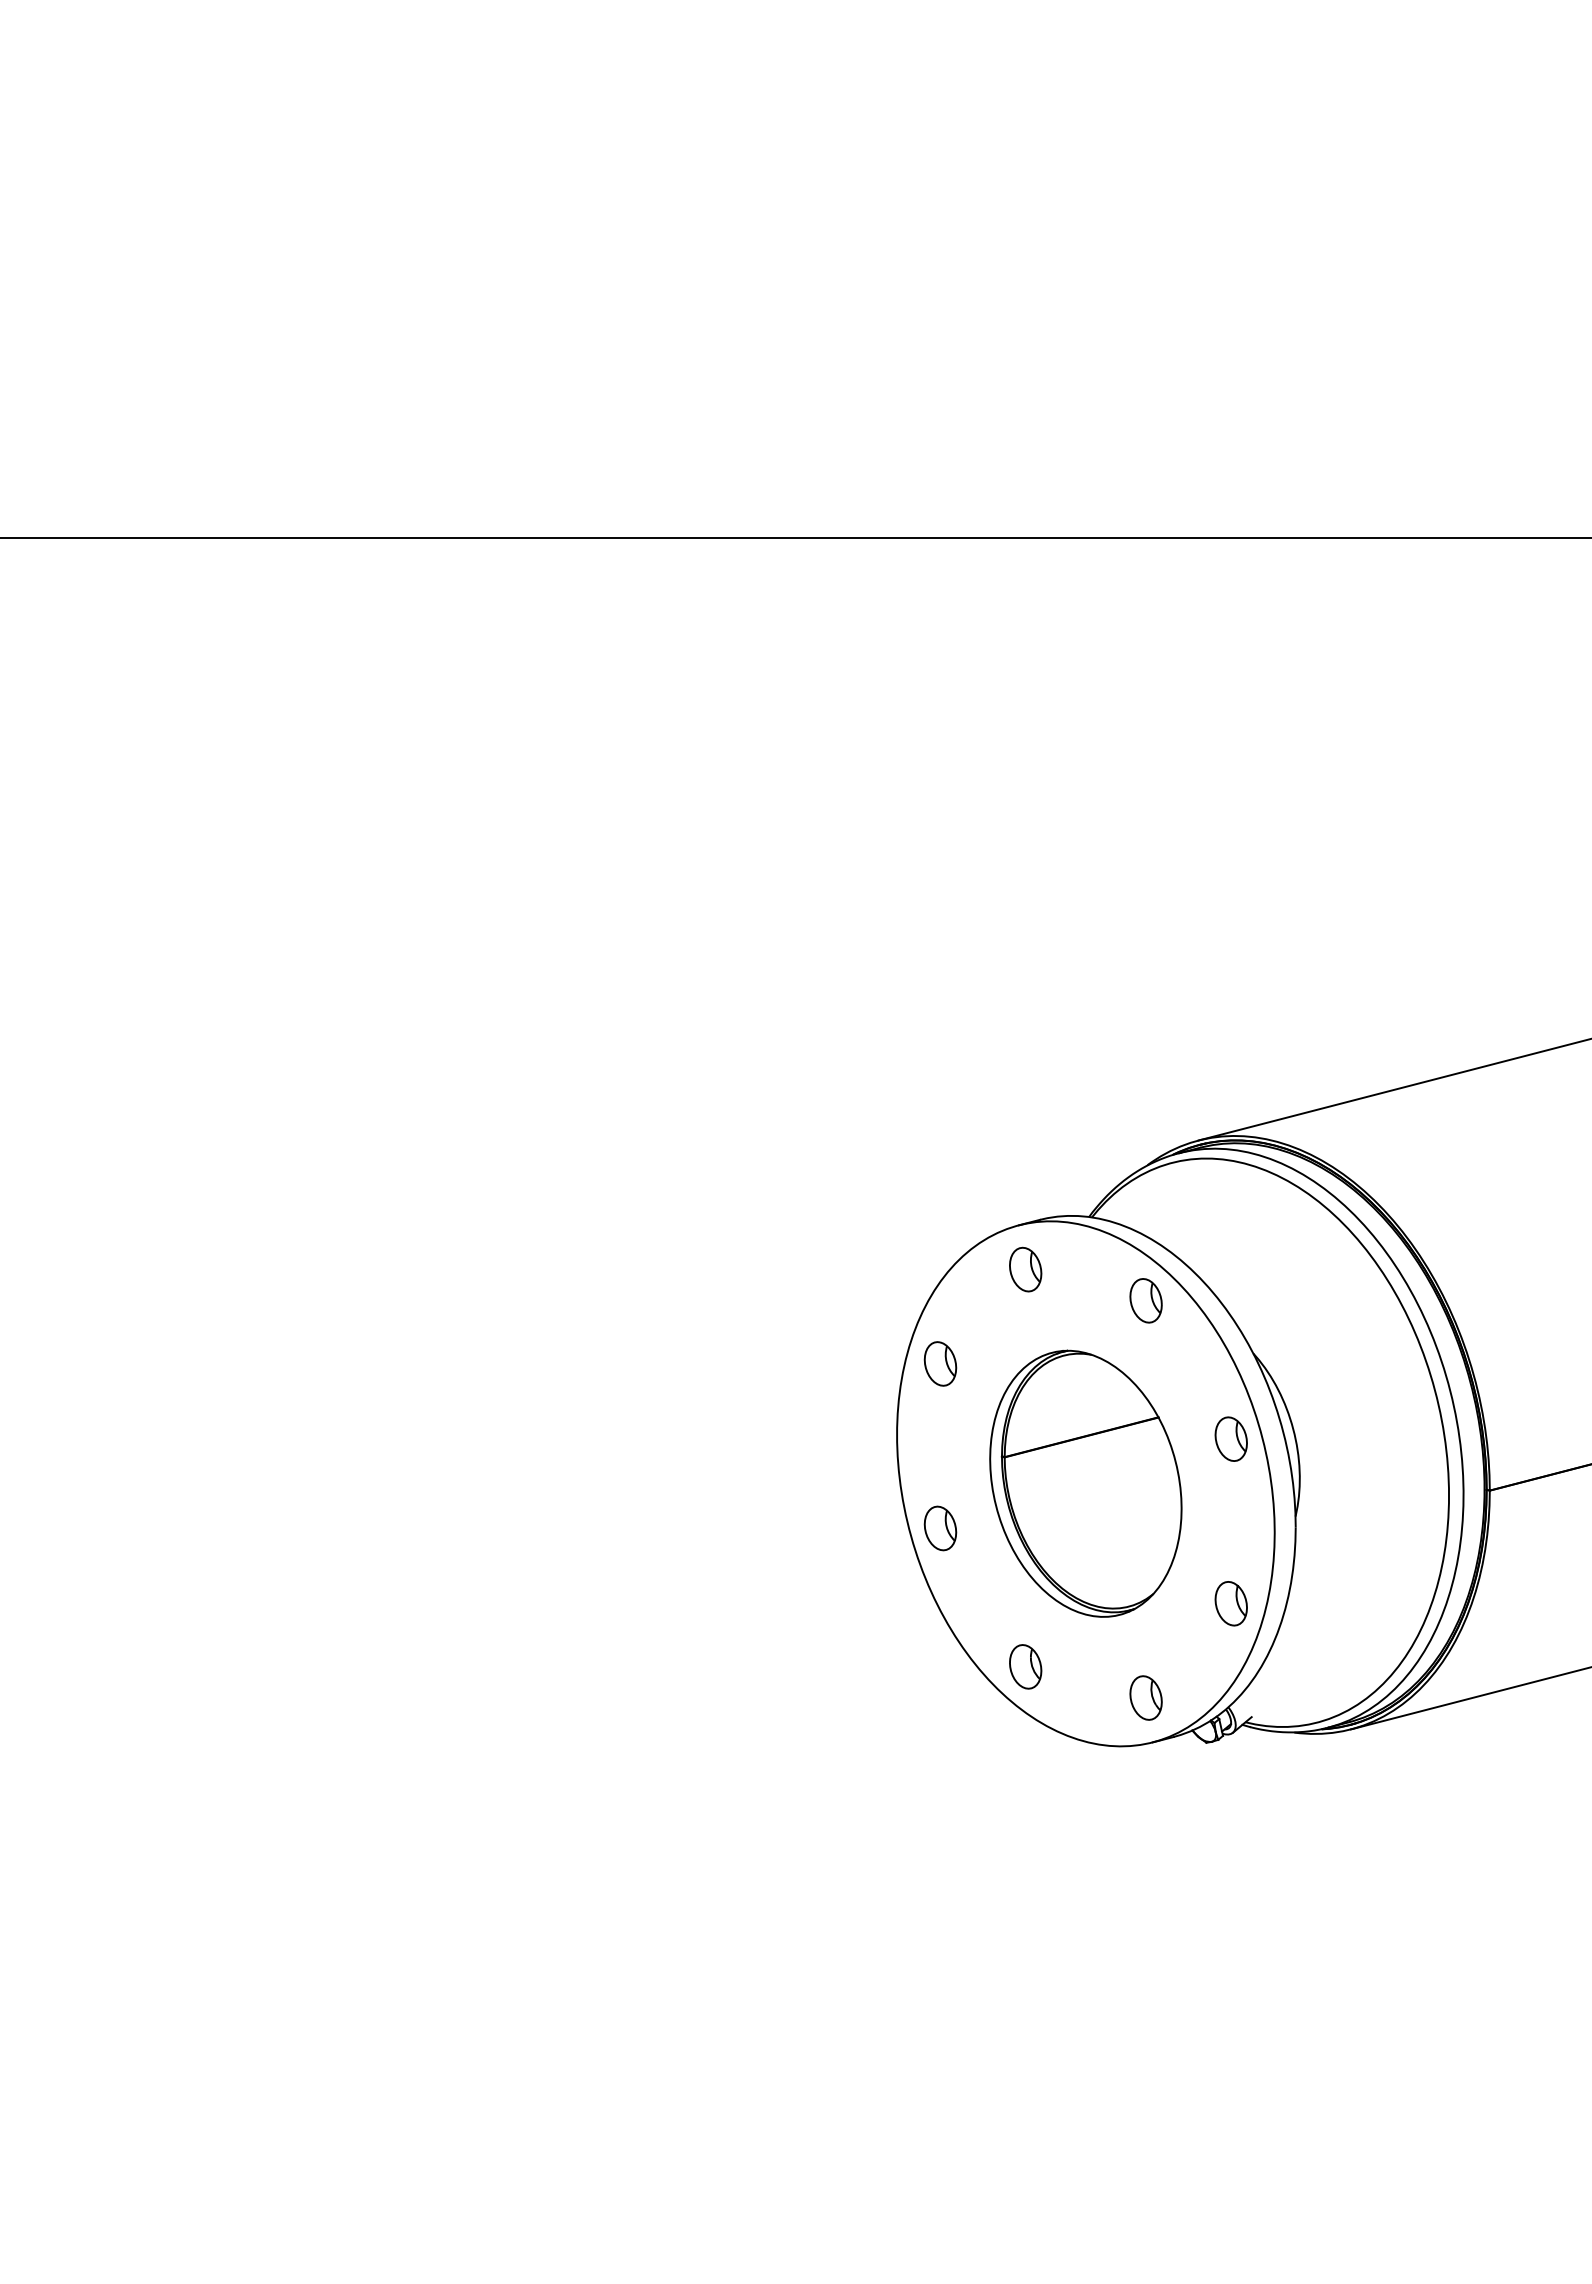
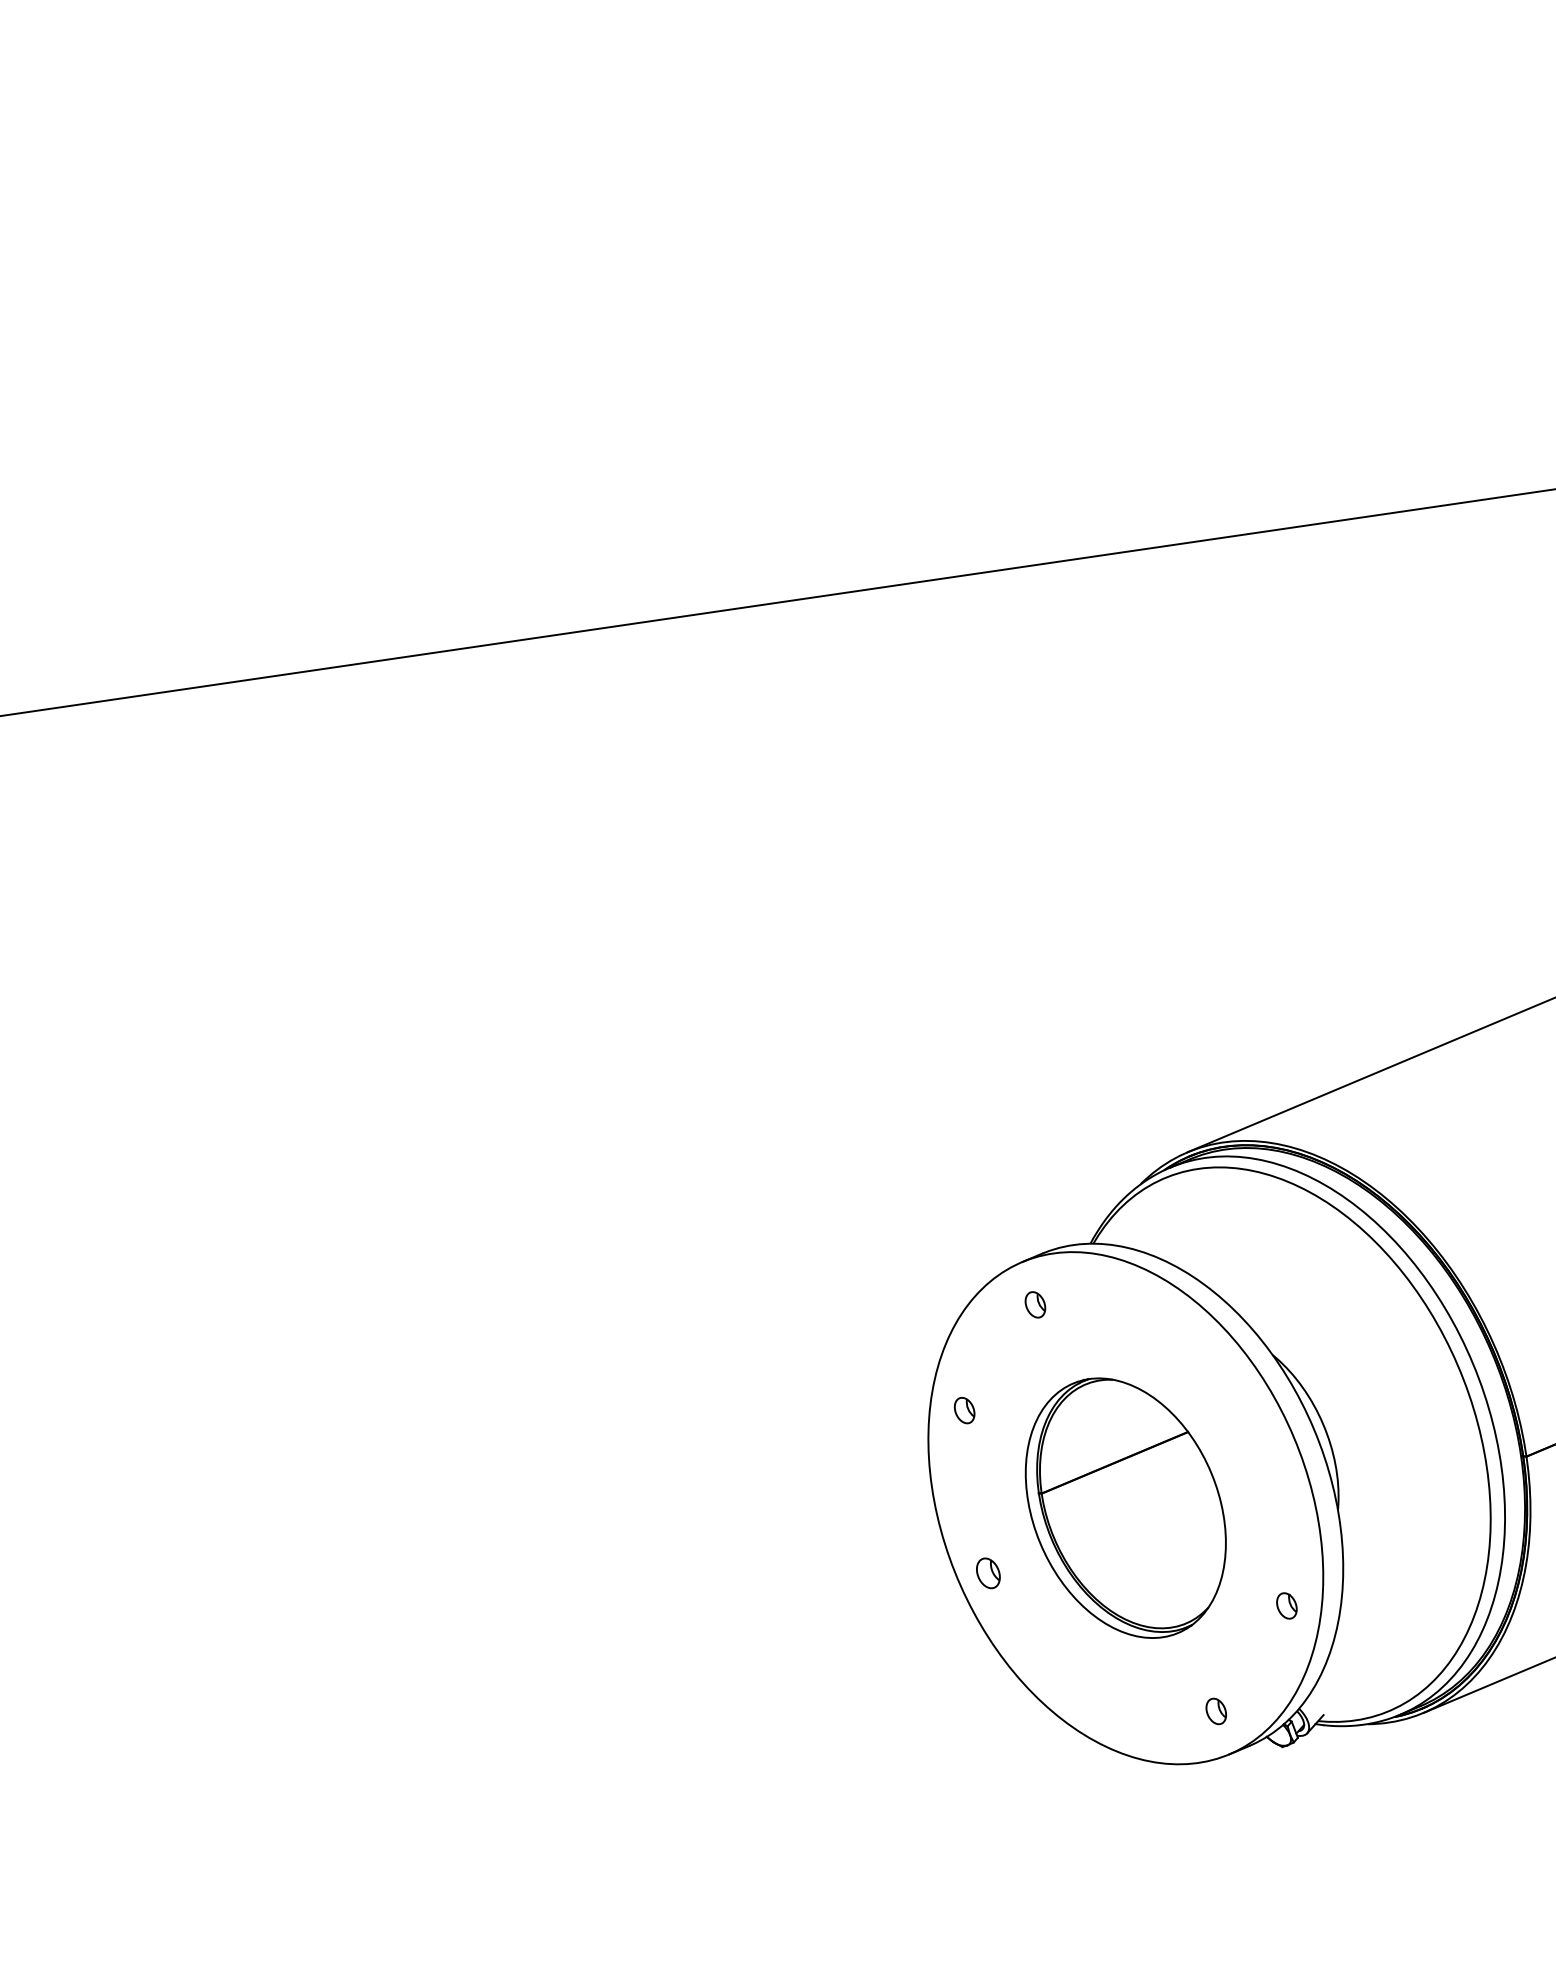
part: (1025, 1269) -> (1035, 1304), size x0.6
part: (1145, 1300) -> (1158, 1318), removed
part: (940, 1363) -> (964, 1410), size x0.6
part: (1230, 1438) -> (1262, 1442), removed
part: (940, 1528) -> (988, 1573), size x0.7
part: (1230, 1603) -> (1286, 1605), size x0.6
part: (1025, 1666) -> (1092, 1697), removed
part: (1145, 1697) -> (1215, 1711), size x0.6

